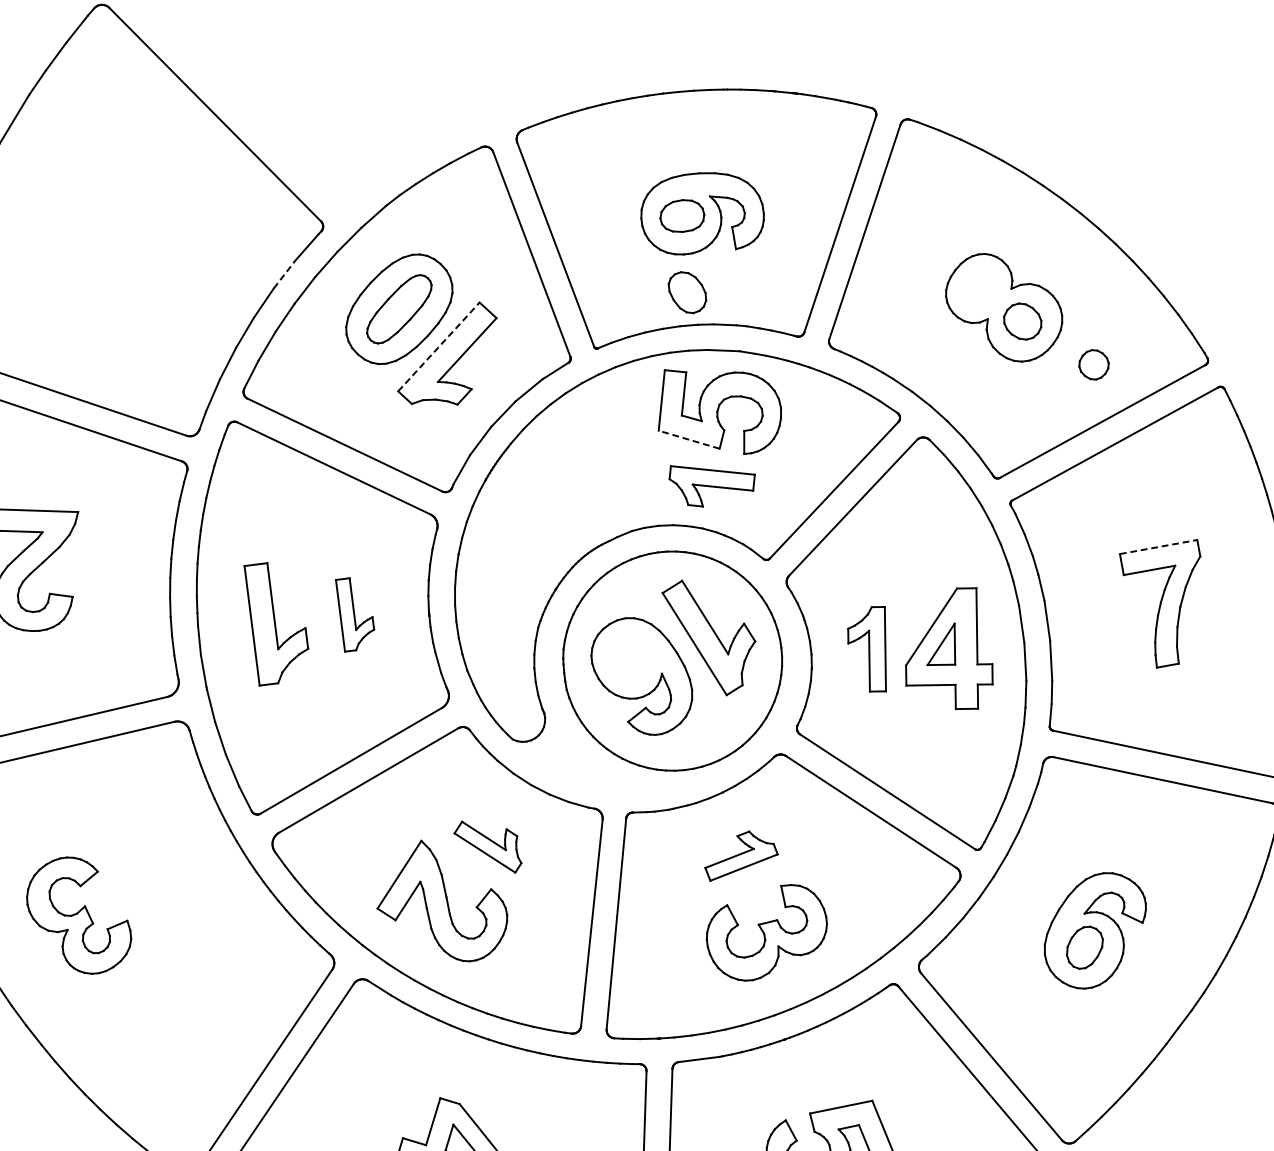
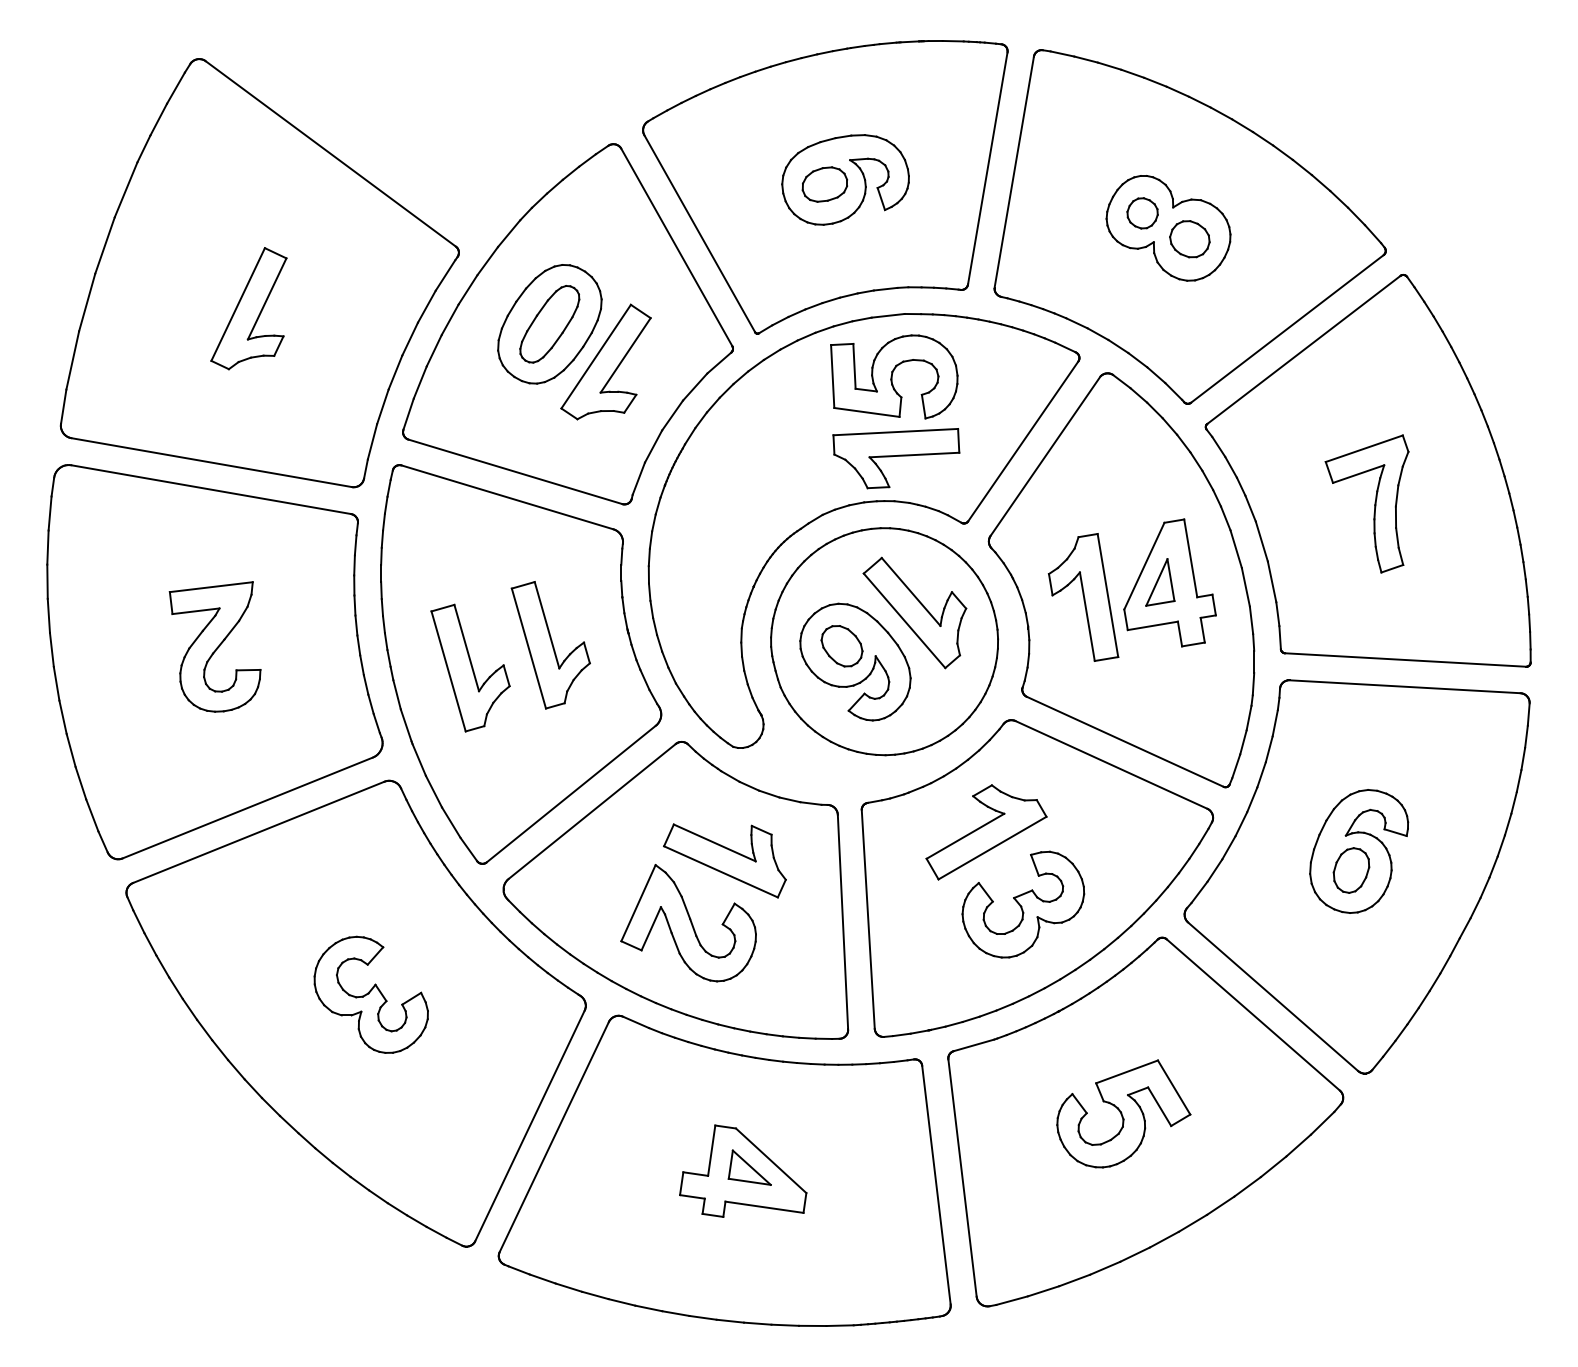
part: (114, 250) -> (248, 308), added
line: (285, 274) -> (427, 306), dashed -> solid
part: (686, 292) -> (841, 646), moved
line: (439, 346) -> (596, 356), dashed -> solid
part: (1093, 364) -> (1142, 213), moved
line: (688, 439) -> (866, 412), dashed -> solid
part: (710, 488) -> (896, 458), size x1.43
line: (1158, 546) -> (1364, 448), dashed -> solid
part: (353, 615) -> (550, 645), size x1.67
part: (868, 648) -> (1083, 597), size x1.43
part: (487, 846) -> (724, 860), size x1.67
part: (741, 858) -> (986, 832), size x1.67
part: (78, 914) -> (370, 994), moved

